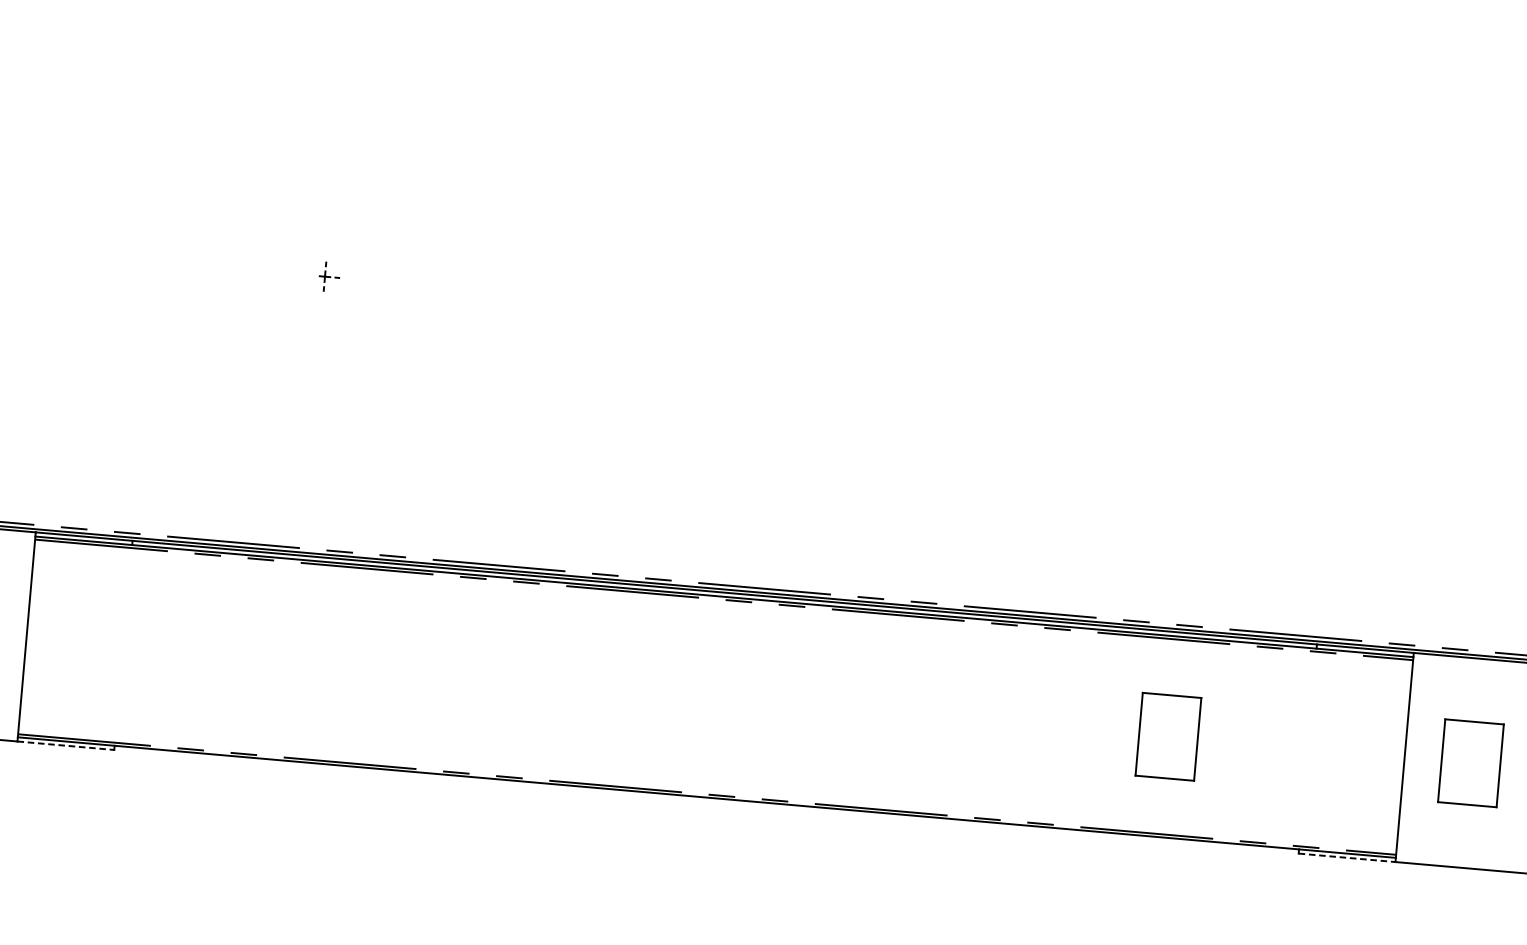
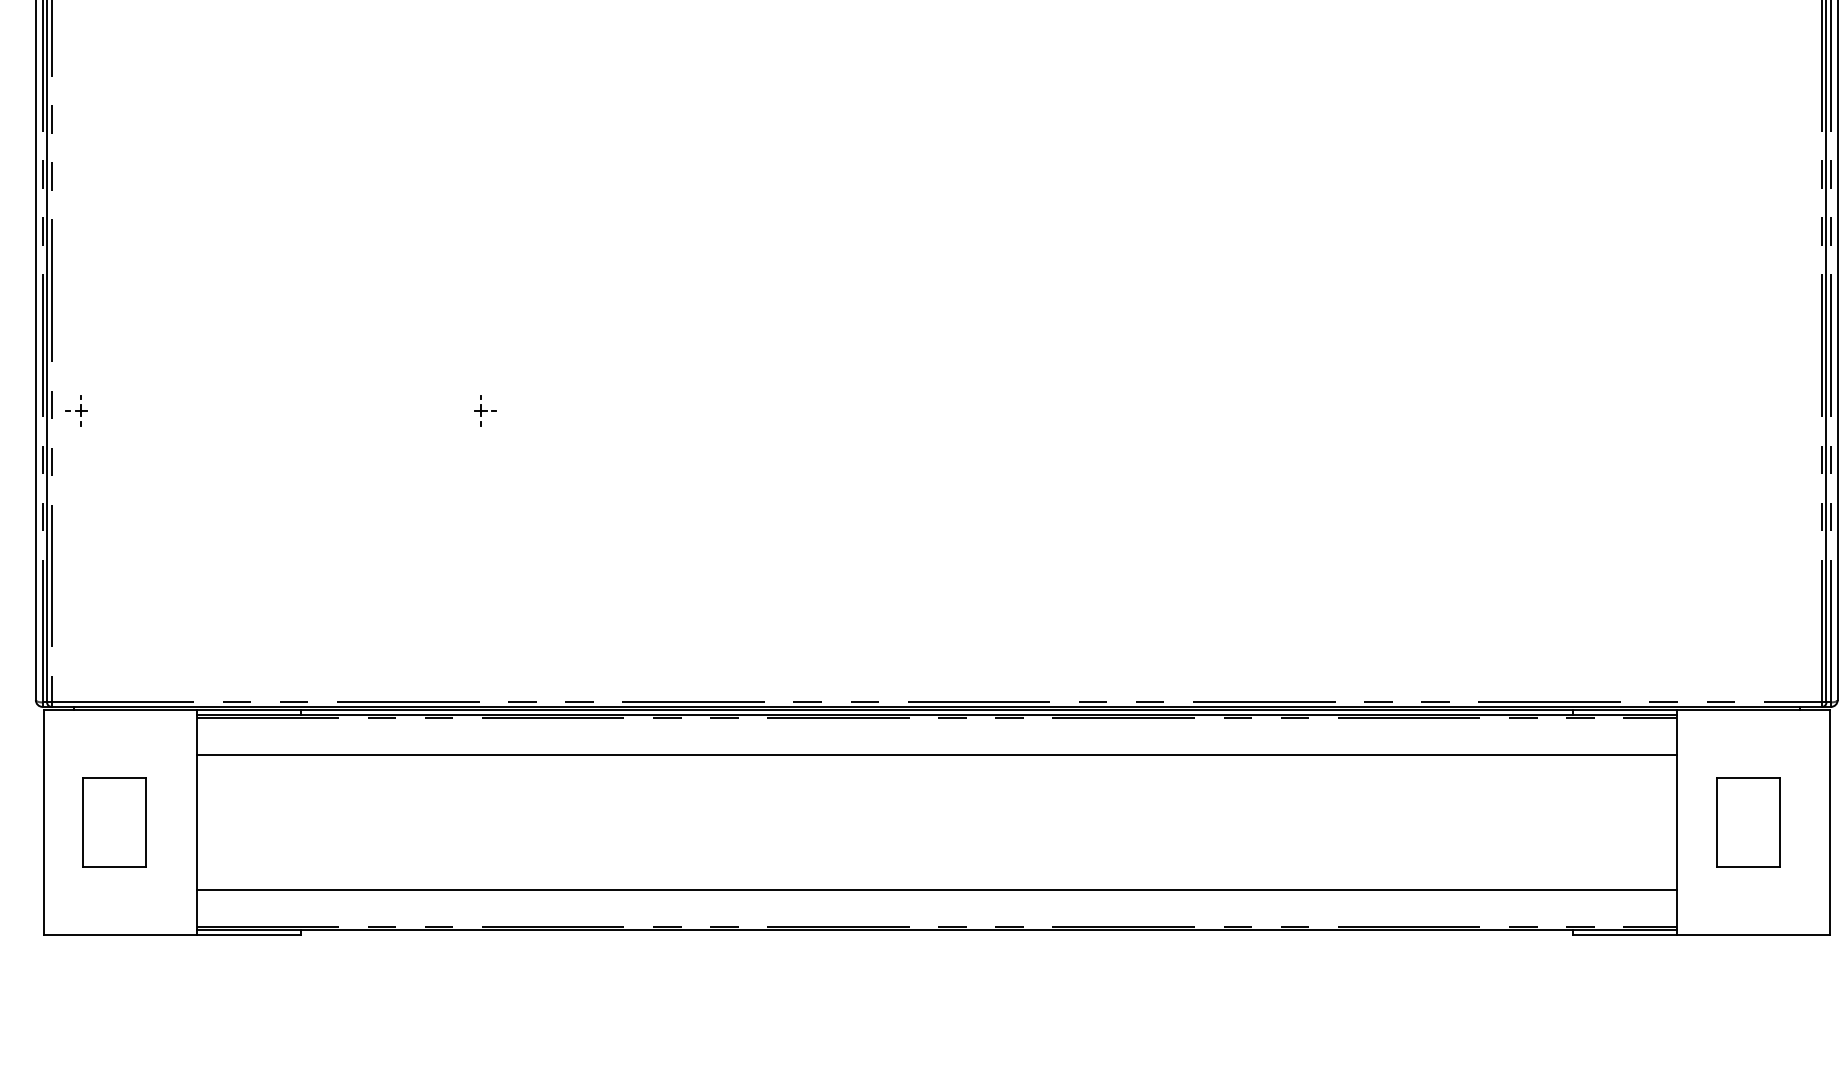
line: (720, 634) -> (936, 755), added
part: (1168, 736) -> (1423, 822), removed
line: (66, 745) -> (249, 934), dashed -> solid
line: (709, 760) -> (936, 890), added
line: (1347, 857) -> (1625, 934), dashed -> solid

